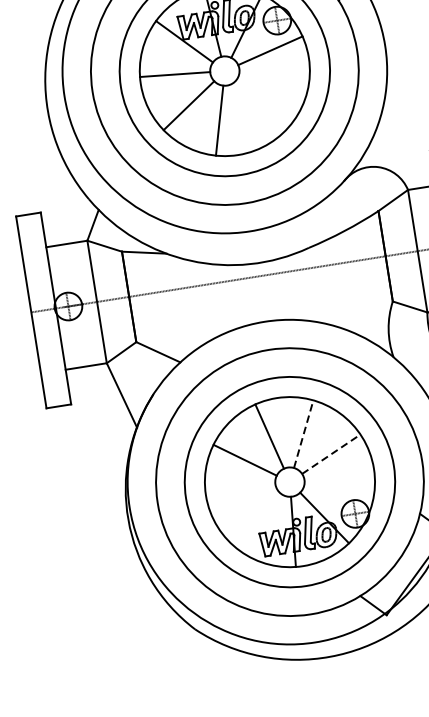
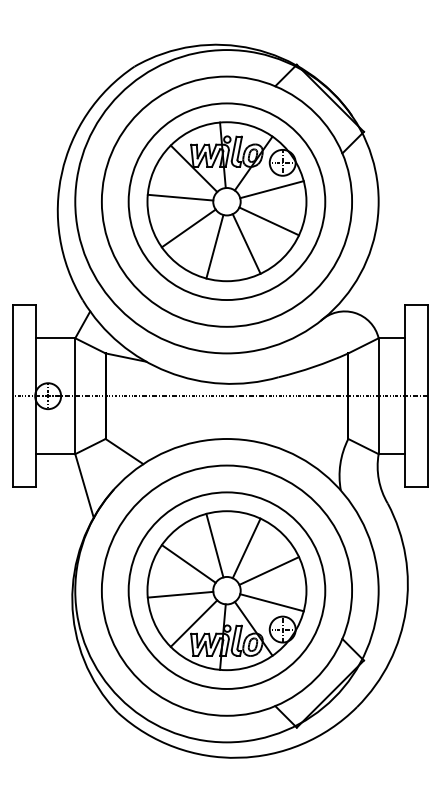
line: (273, 84) -> (269, 221), added
line: (252, 111) -> (246, 243), added
line: (303, 434) -> (246, 548), dashed -> solid
line: (331, 453) -> (269, 570), dashed -> solid
line: (338, 487) -> (271, 602), added
line: (241, 493) -> (180, 594), added
line: (260, 522) -> (193, 623), added

